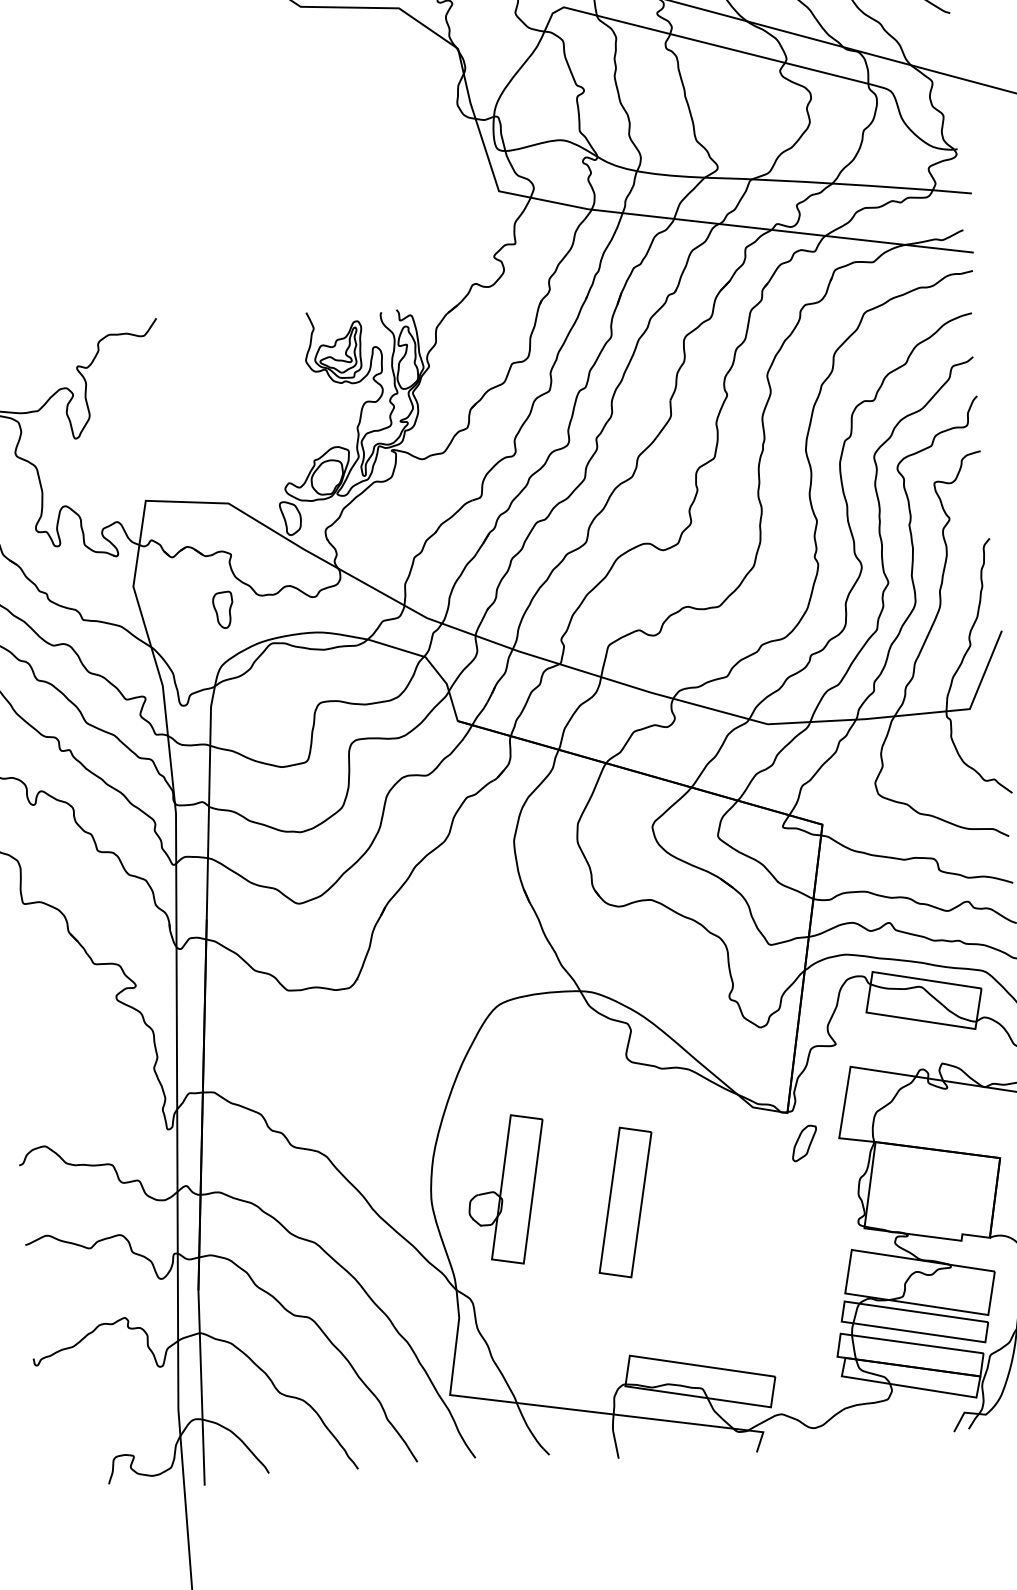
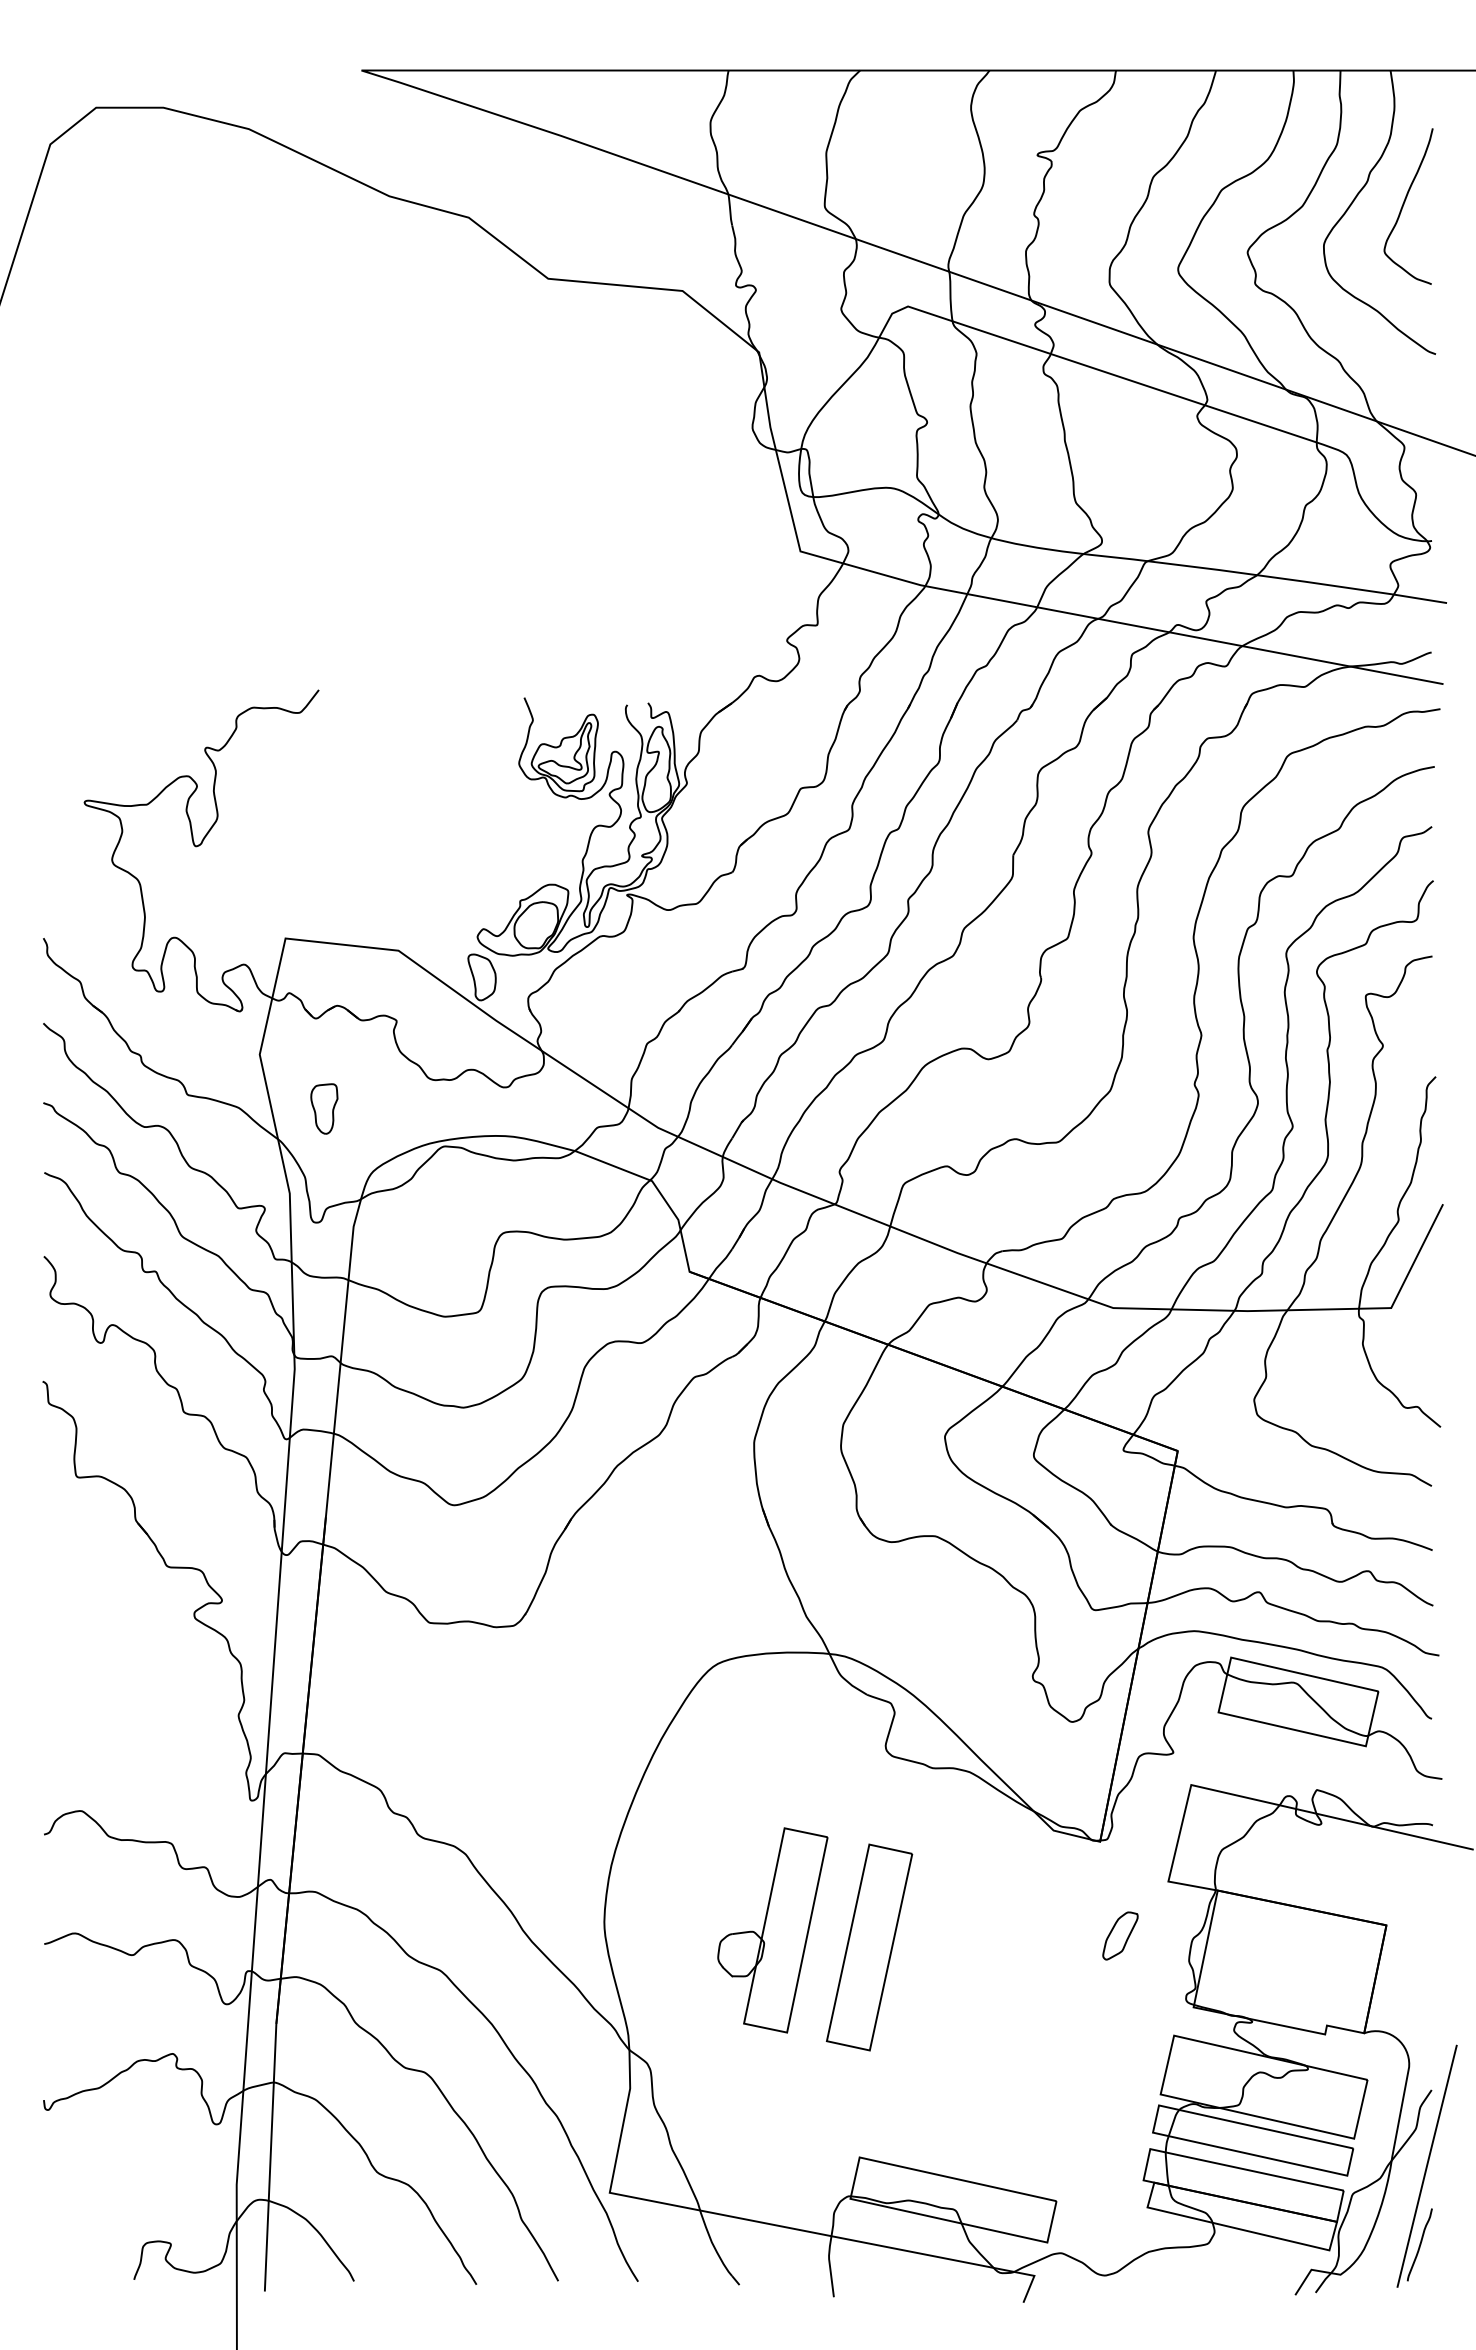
part: (223, 609) -> (324, 1108), moved
part: (804, 1142) -> (1120, 1935), moved
part: (507, 1190) -> (772, 1930), moved

